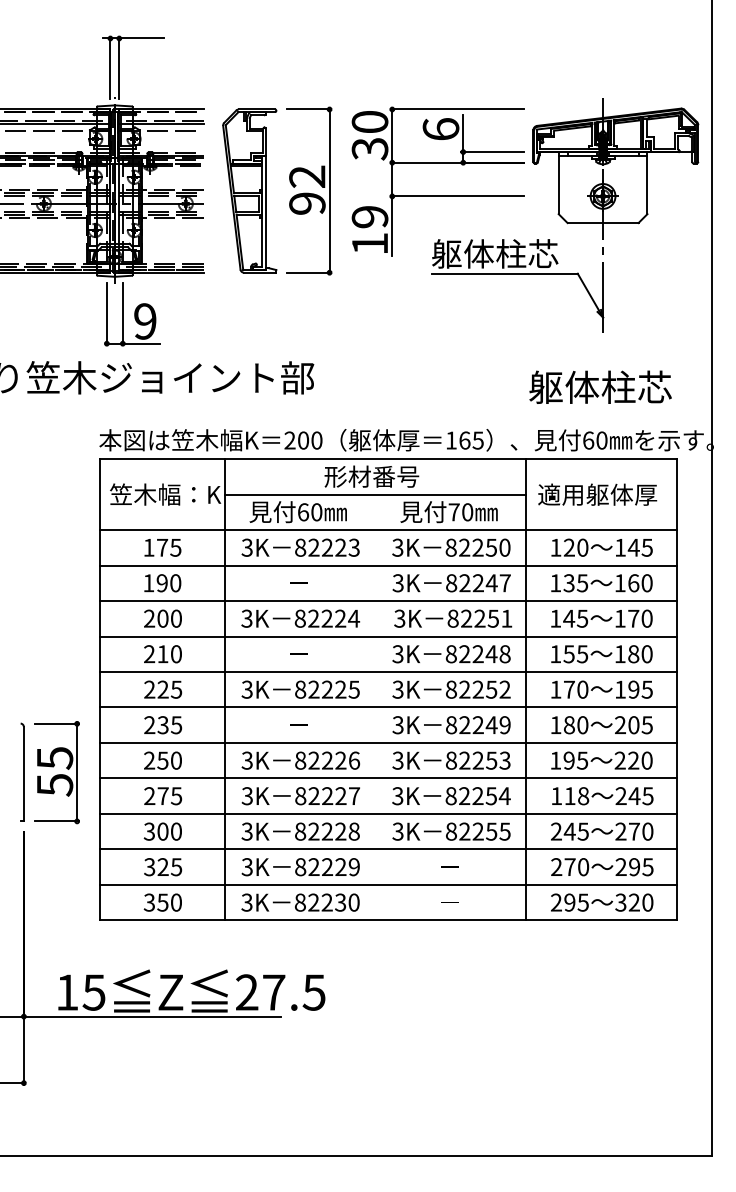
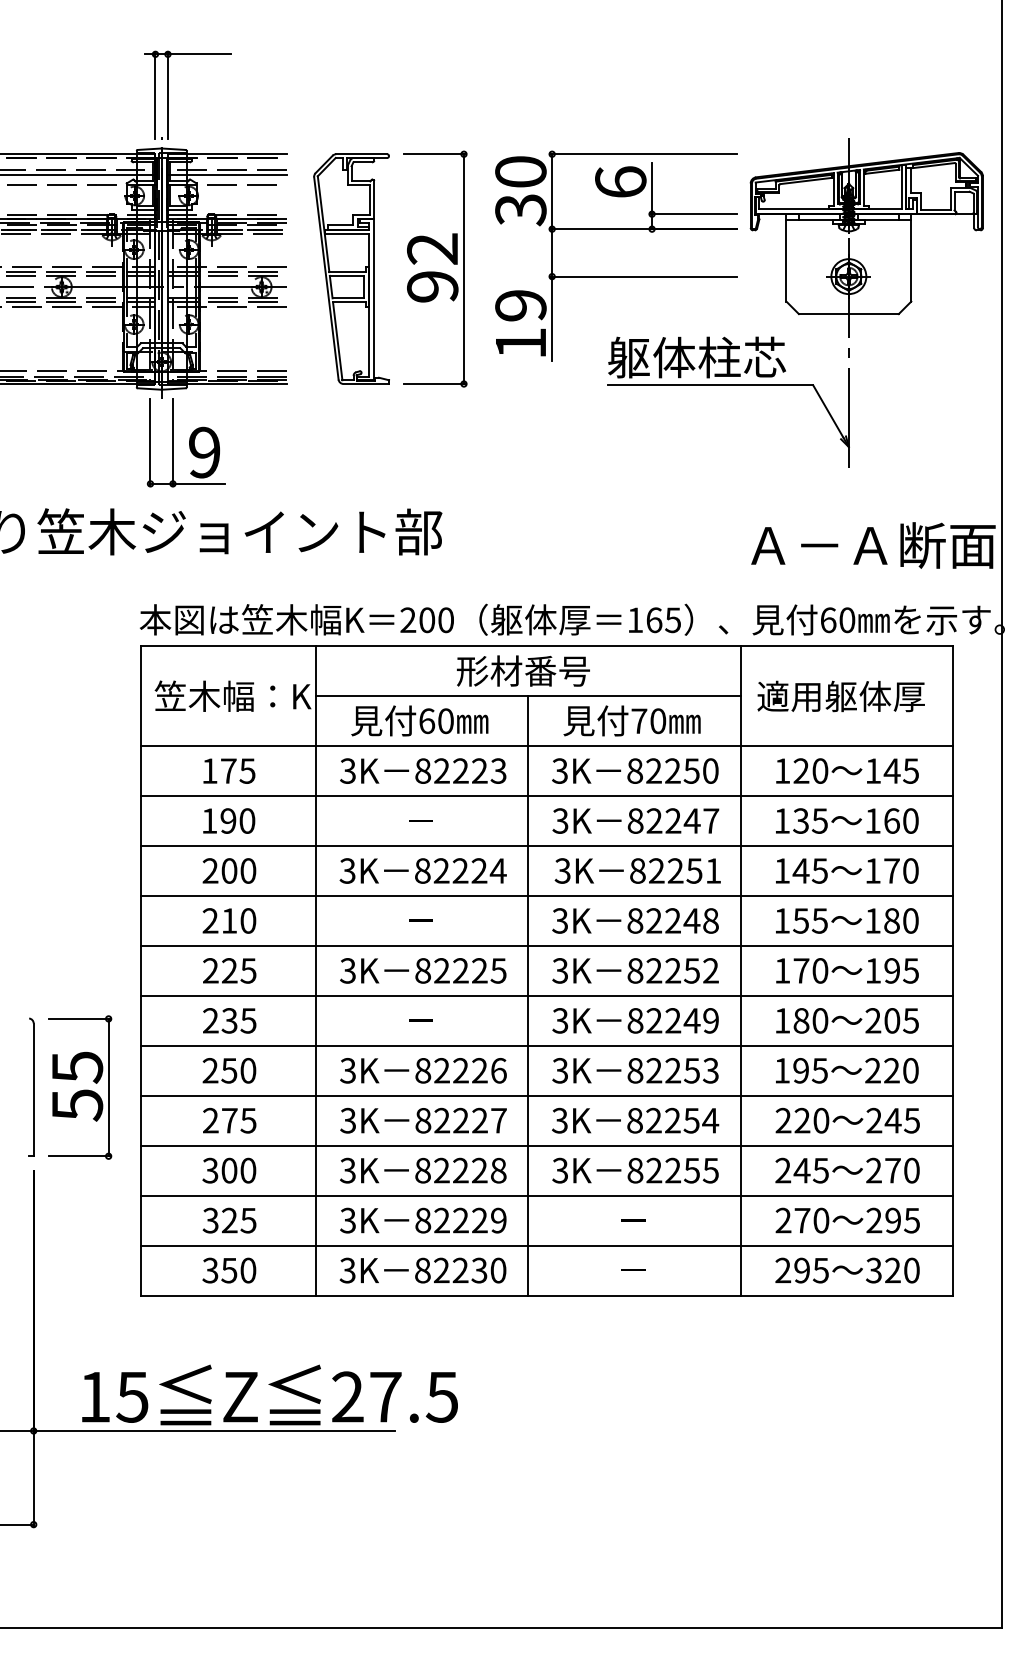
text: (618, 386) -> (870, 544), 躯体柱芯 -> Ａ－Ａ断面
line: (375, 707) -> (528, 995), added
text: (570, 796) -> (802, 1120), 118 -> 220

